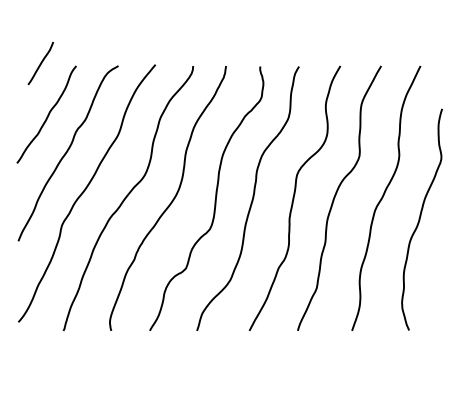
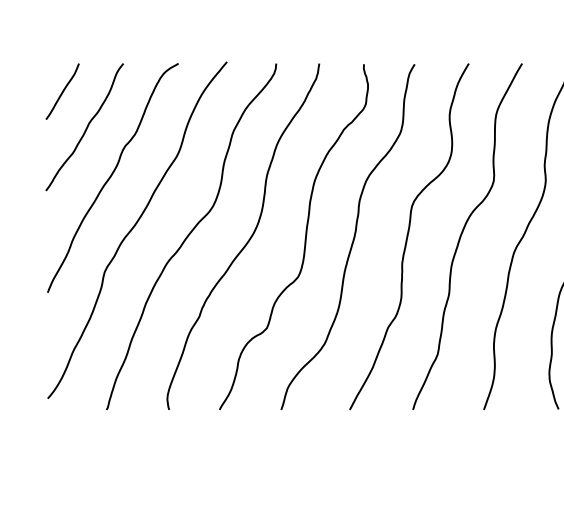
curve: (40, 63) -> (62, 91), moved

